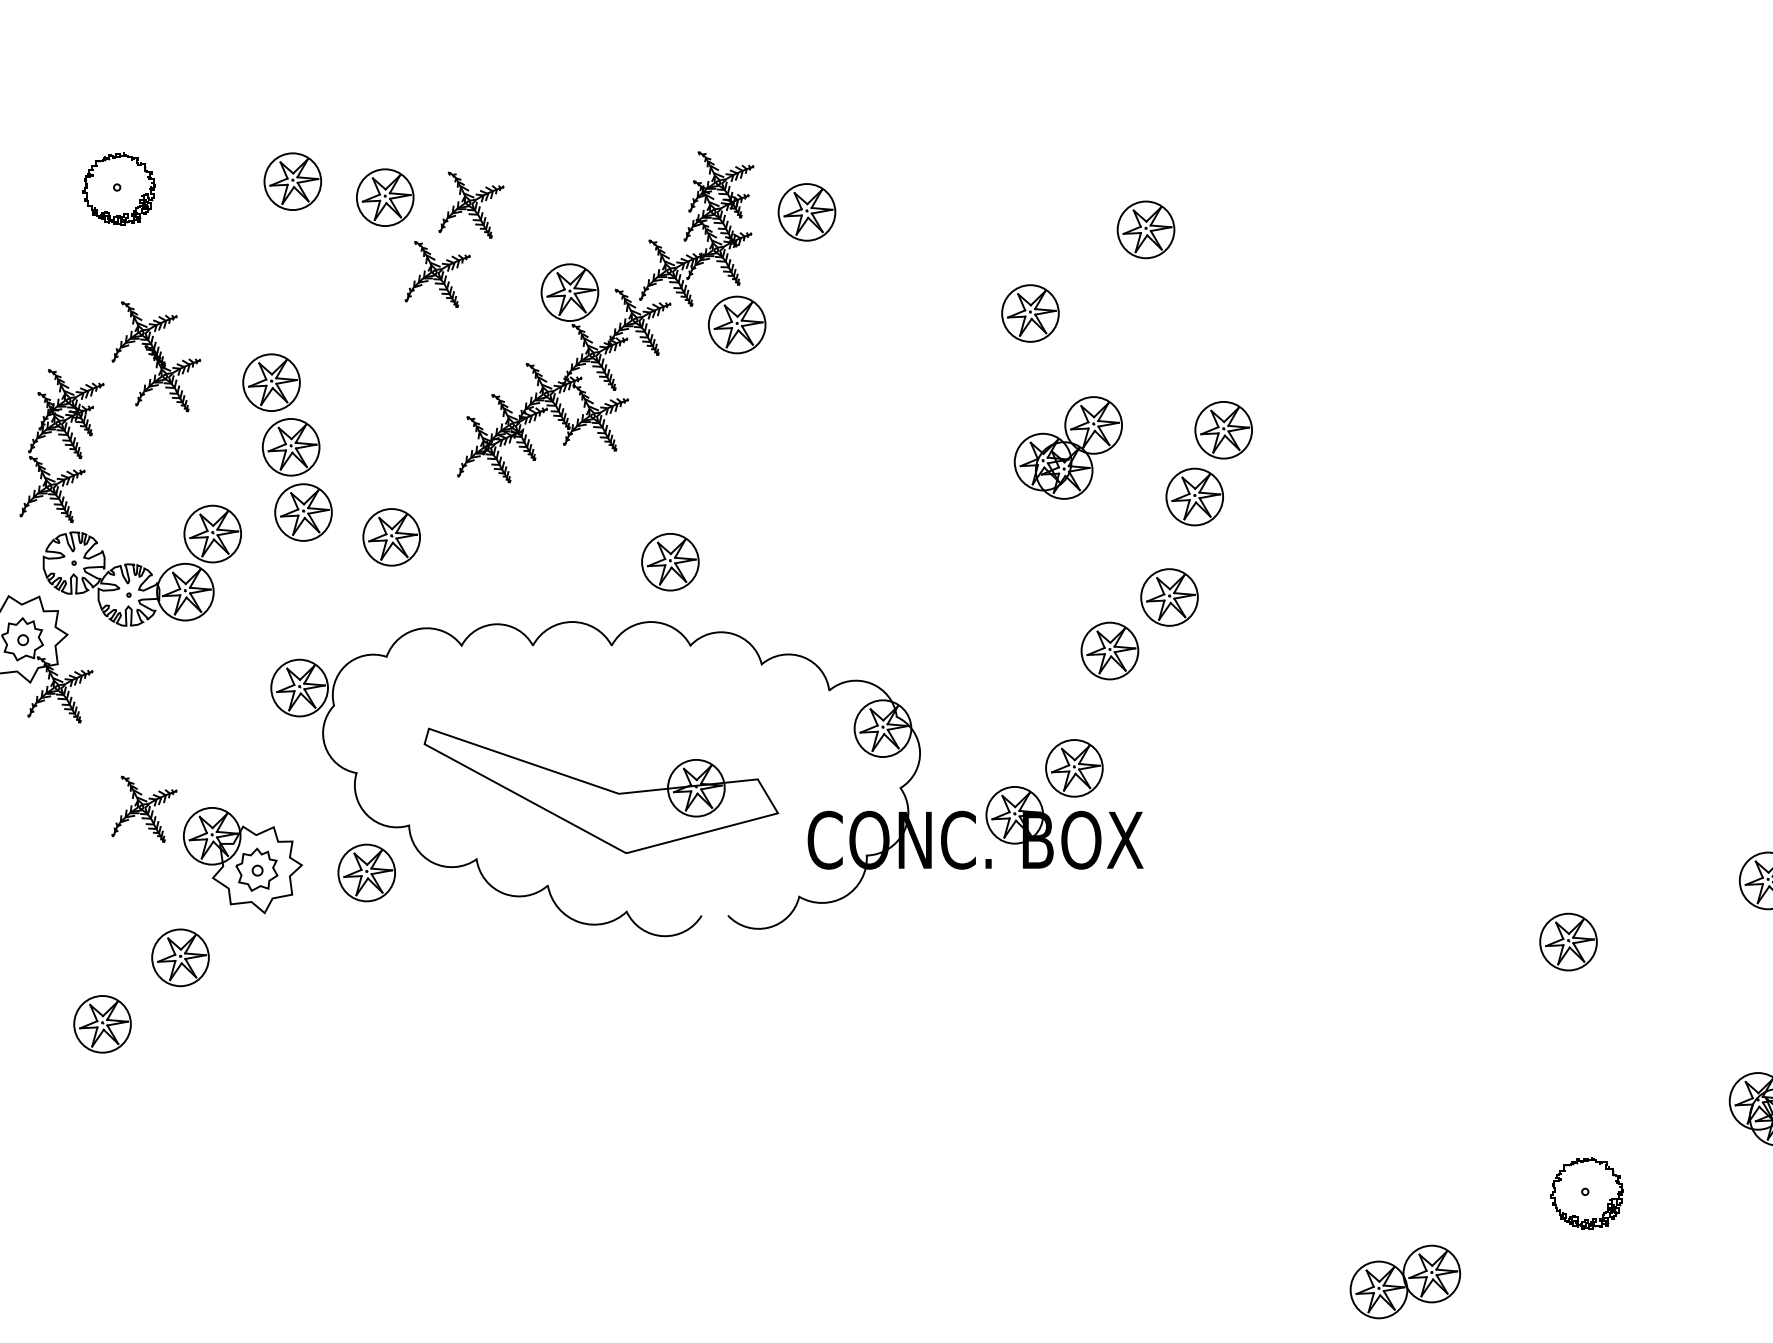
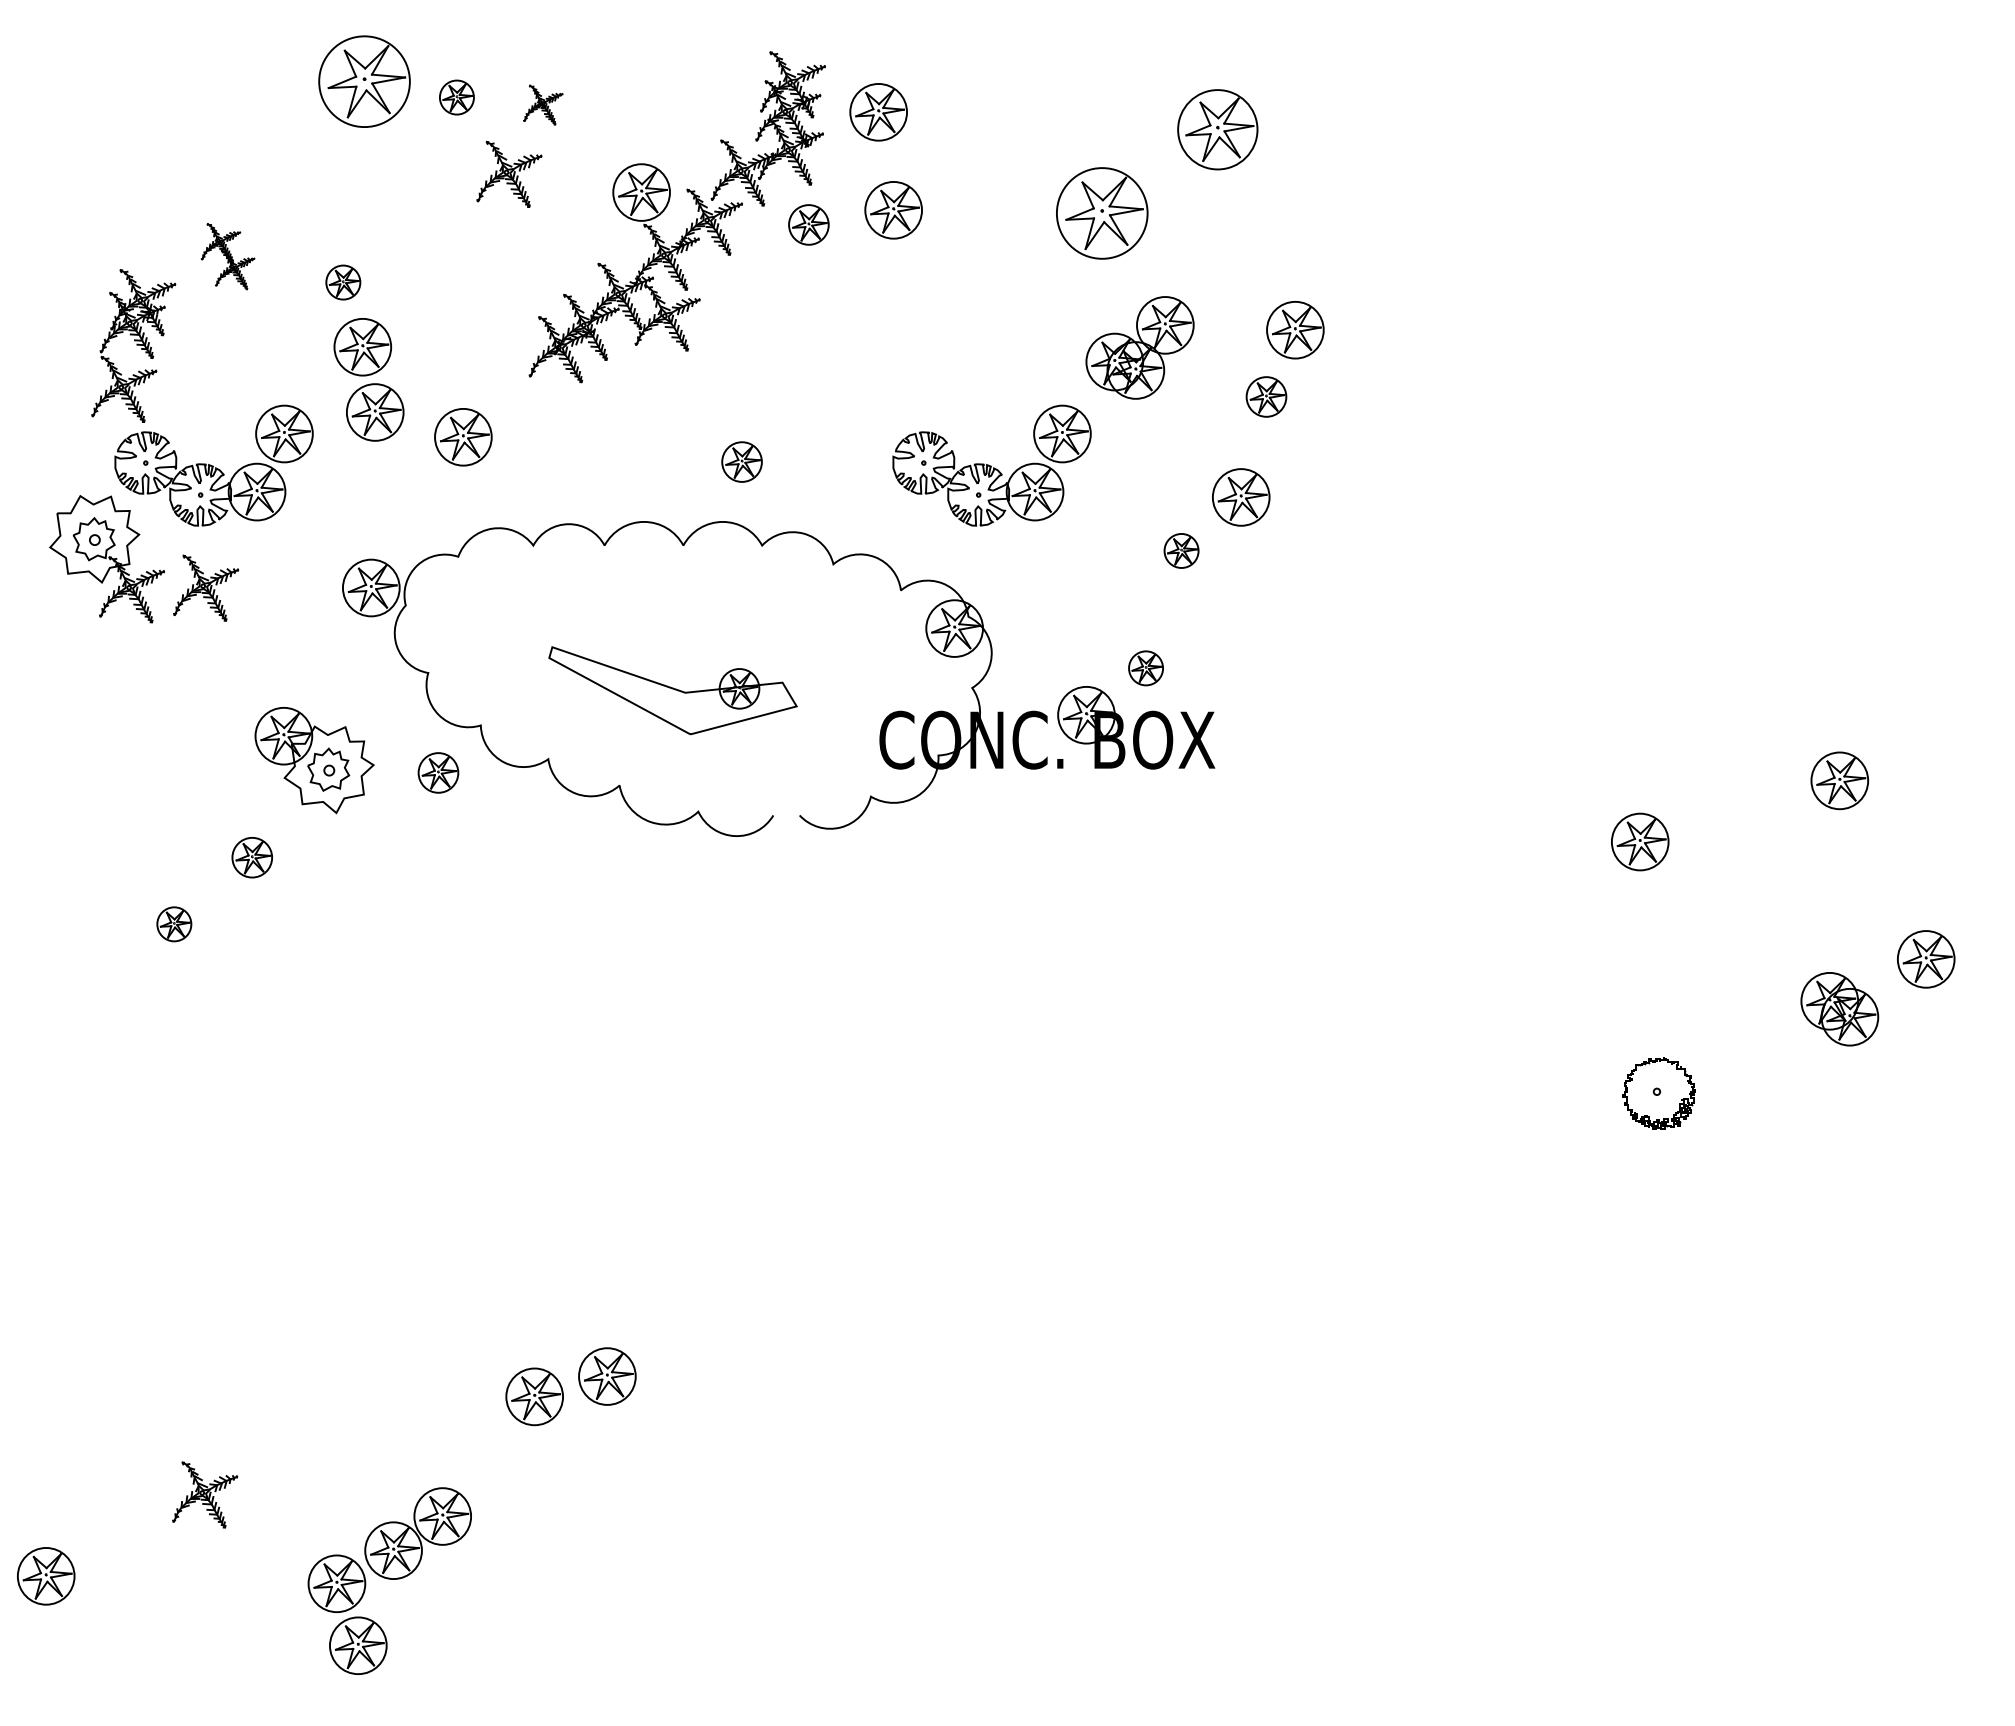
part: (292, 181) -> (364, 81), size x1.6
part: (118, 188) -> (190, 88), removed
part: (384, 197) -> (456, 97), size x0.6
part: (471, 204) -> (543, 104), size x0.6
part: (1145, 229) -> (1217, 129), size x1.4
part: (821, 310) -> (893, 210), added
part: (1029, 313) -> (1101, 213), size x1.6
part: (736, 324) -> (808, 224), size x0.7
part: (155, 356) -> (227, 256), size x0.6
part: (271, 382) -> (343, 282), size x0.6
part: (1194, 496) -> (1266, 396), size x0.7
part: (669, 561) -> (741, 461), size x0.7
part: (919, 565) -> (991, 465), added
part: (1109, 650) -> (1181, 550), size x0.6
part: (1073, 768) -> (1145, 668), size x0.6
part: (600, 790) -> (672, 690), size x0.7
part: (144, 808) -> (206, 587), moved
part: (366, 872) -> (438, 772), size x0.7
part: (180, 957) -> (252, 857), size x0.7
part: (102, 1024) -> (174, 924), size x0.6
part: (1404, 1281) -> (1476, 1181), removed

